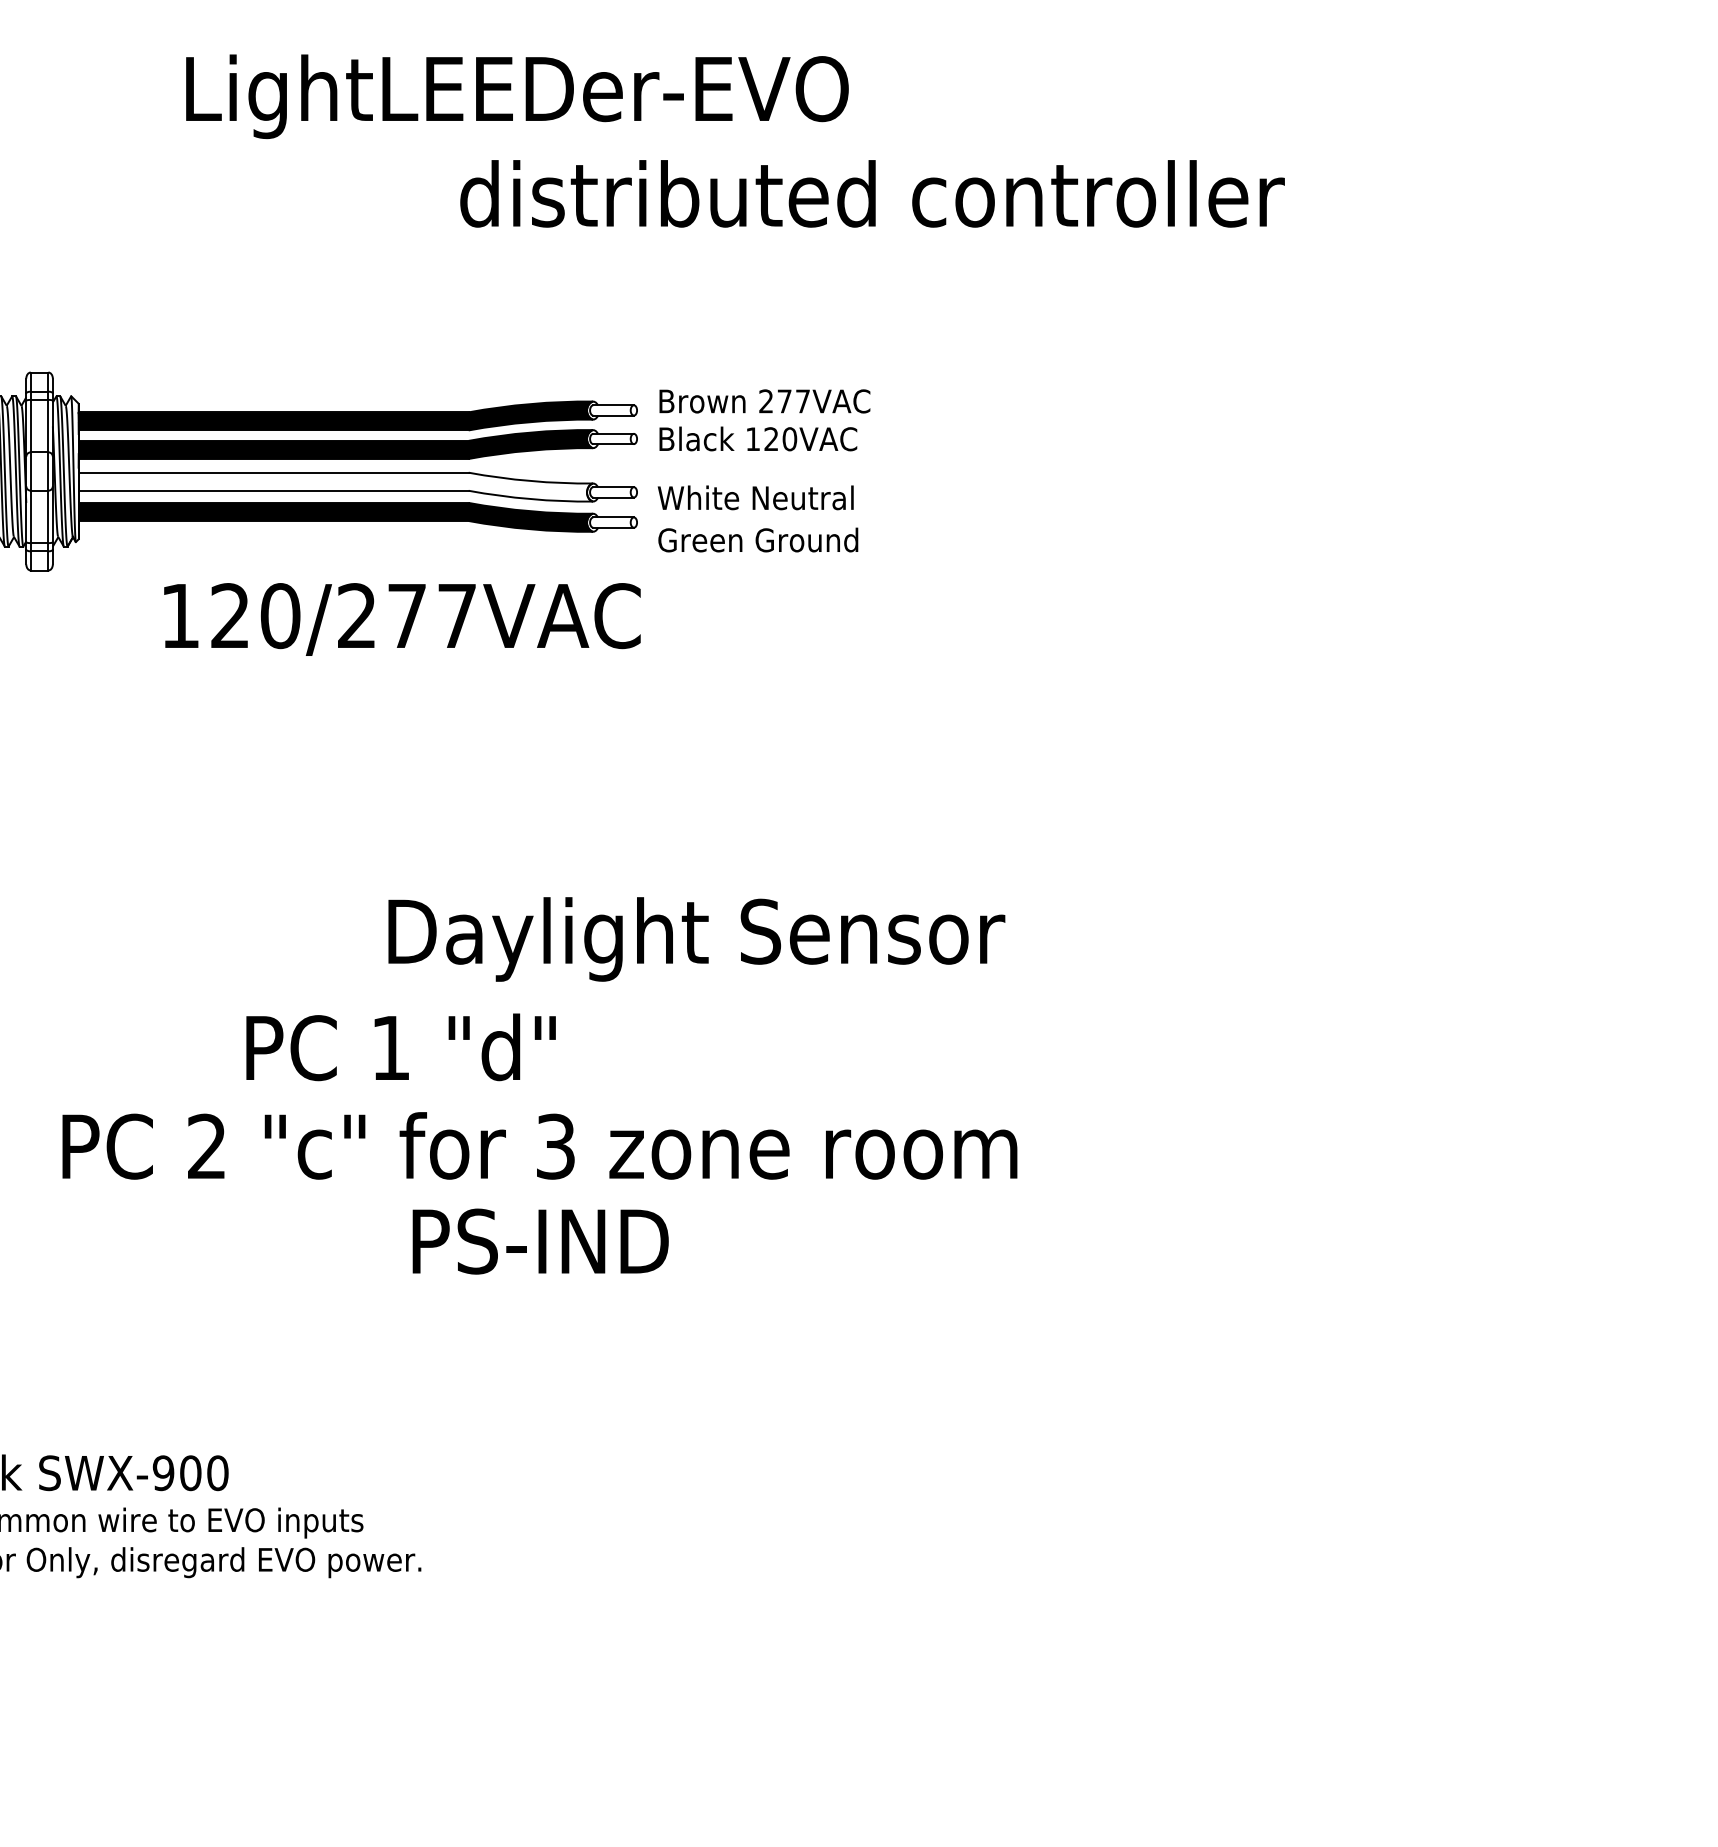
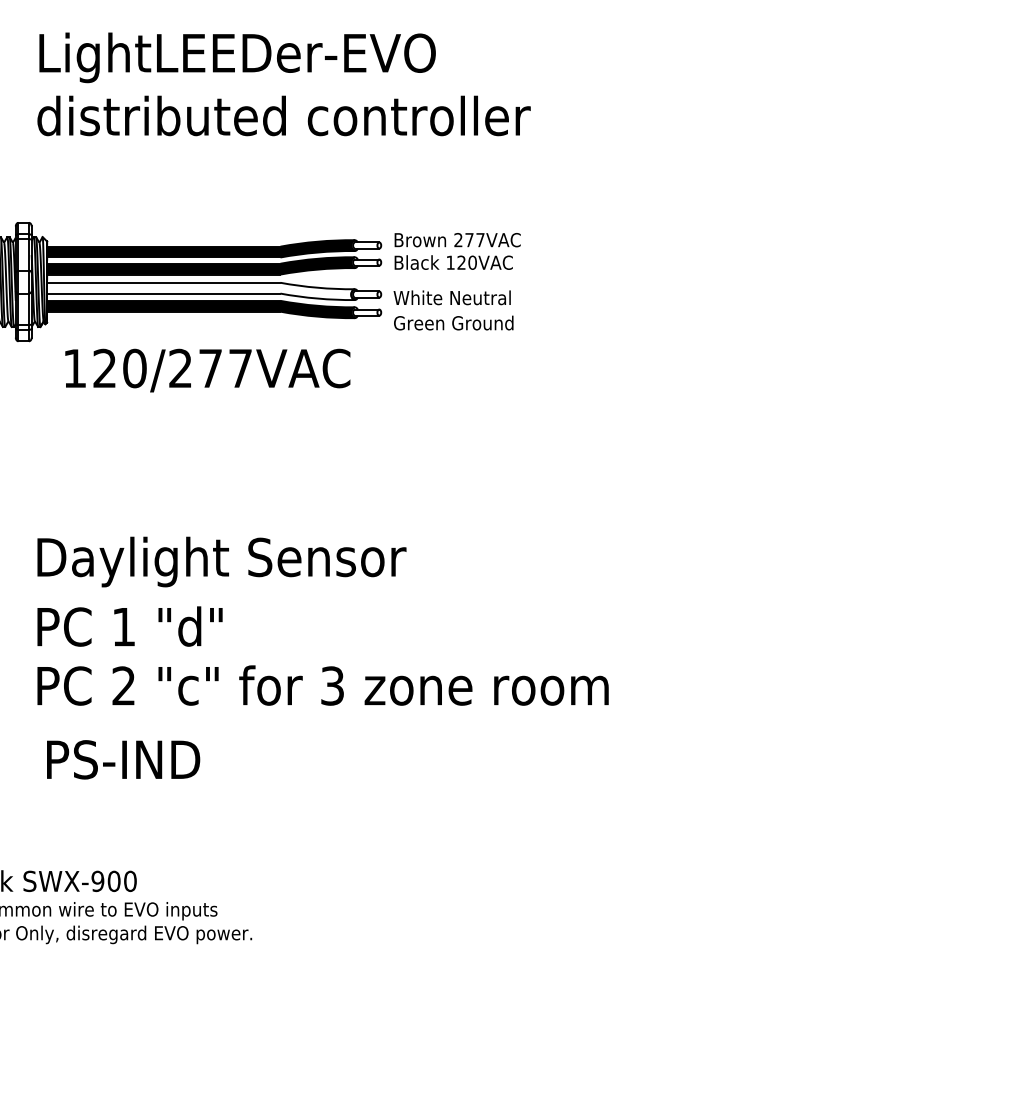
text: (517, 96) -> (237, 57), moved
text: (871, 193) -> (283, 115), moved
text: (401, 619) -> (207, 370), moved
text: (696, 938) -> (221, 561), moved
text: (400, 1047) -> (129, 626), moved
text: (540, 1241) -> (123, 759), moved

